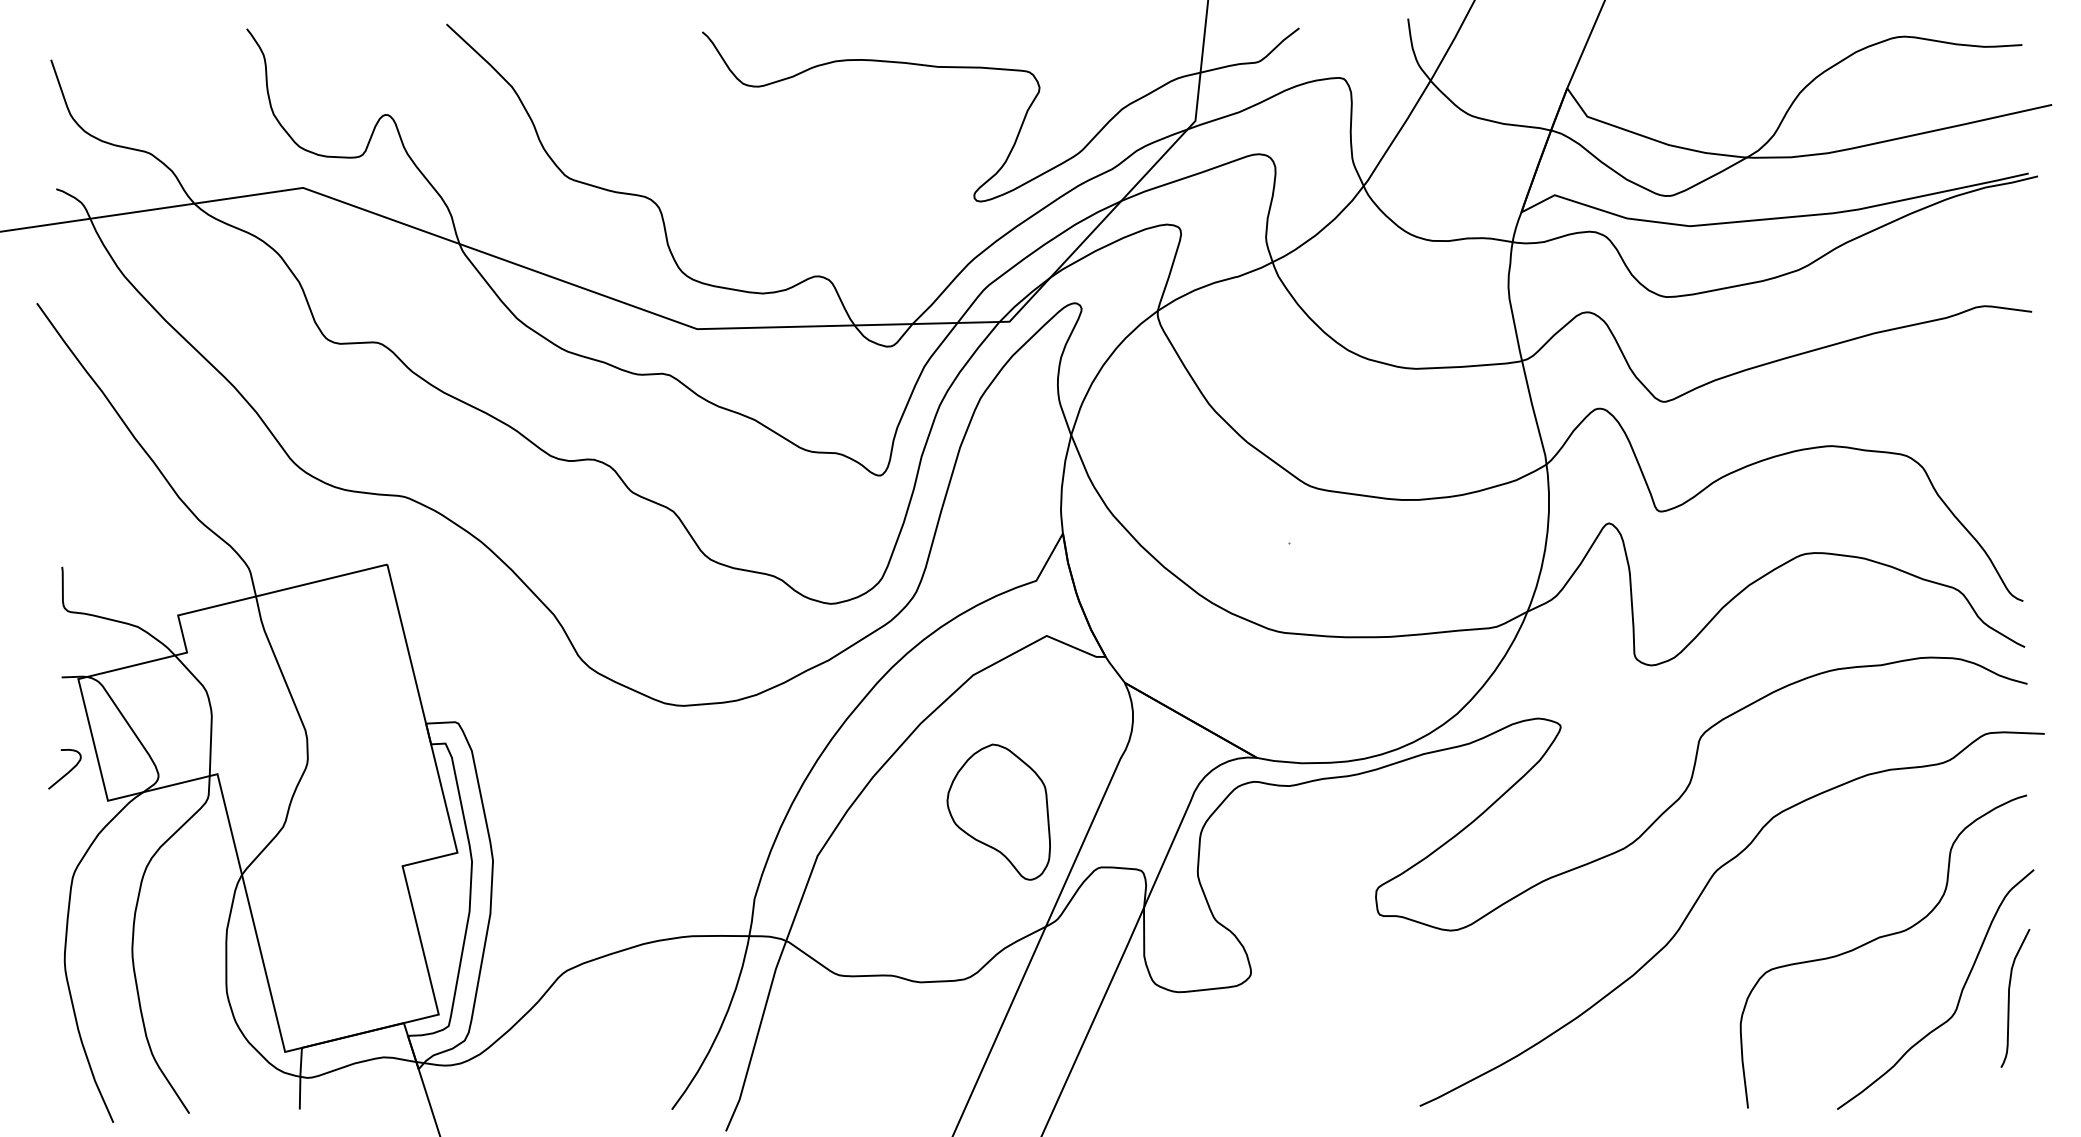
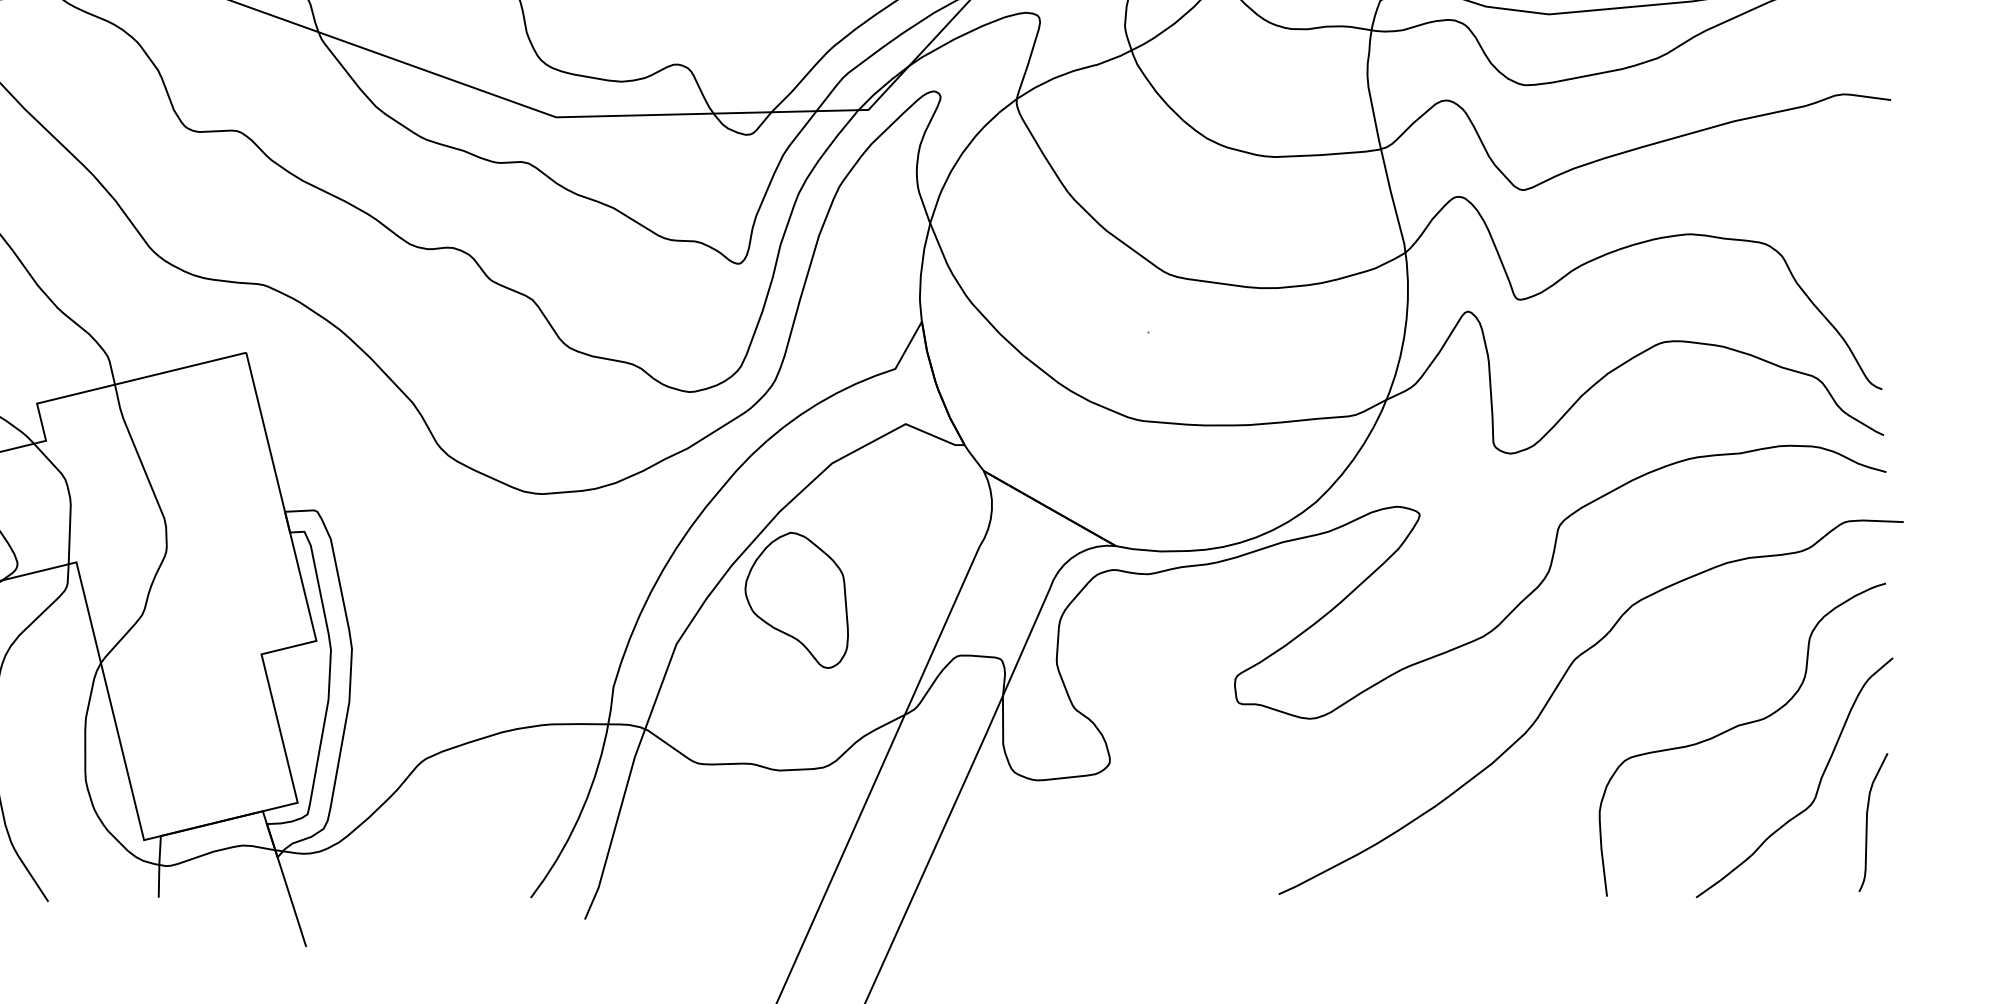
part: (998, 811) -> (796, 599), moved
curve: (2009, 998) -> (1867, 822), moved

